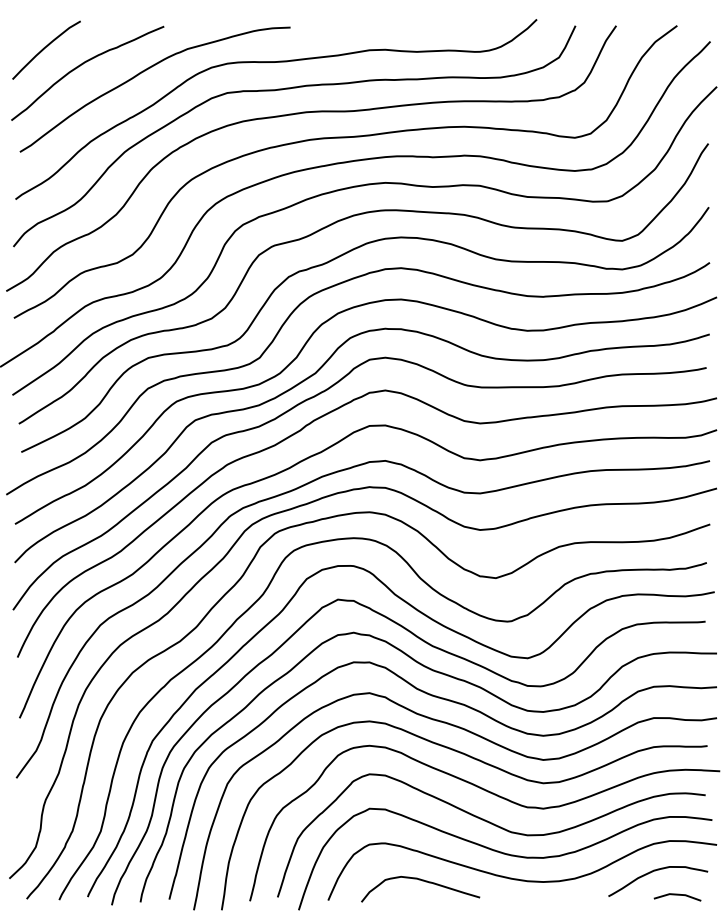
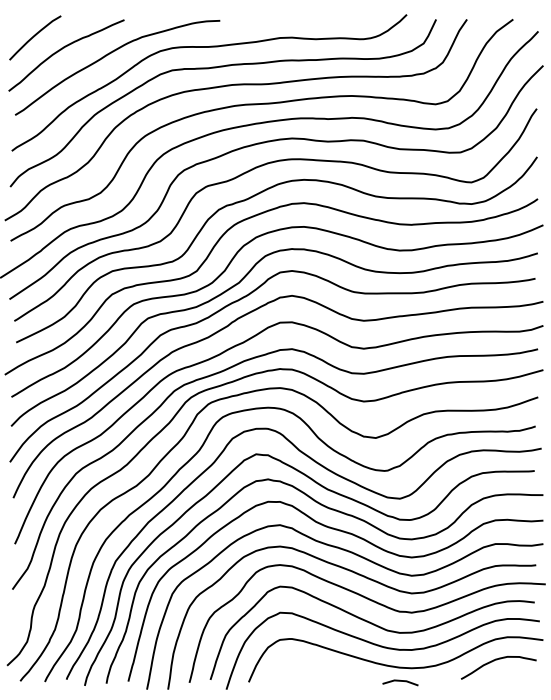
curve: (424, 882) -> (321, 668), removed
line: (677, 895) -> (400, 681), moved

